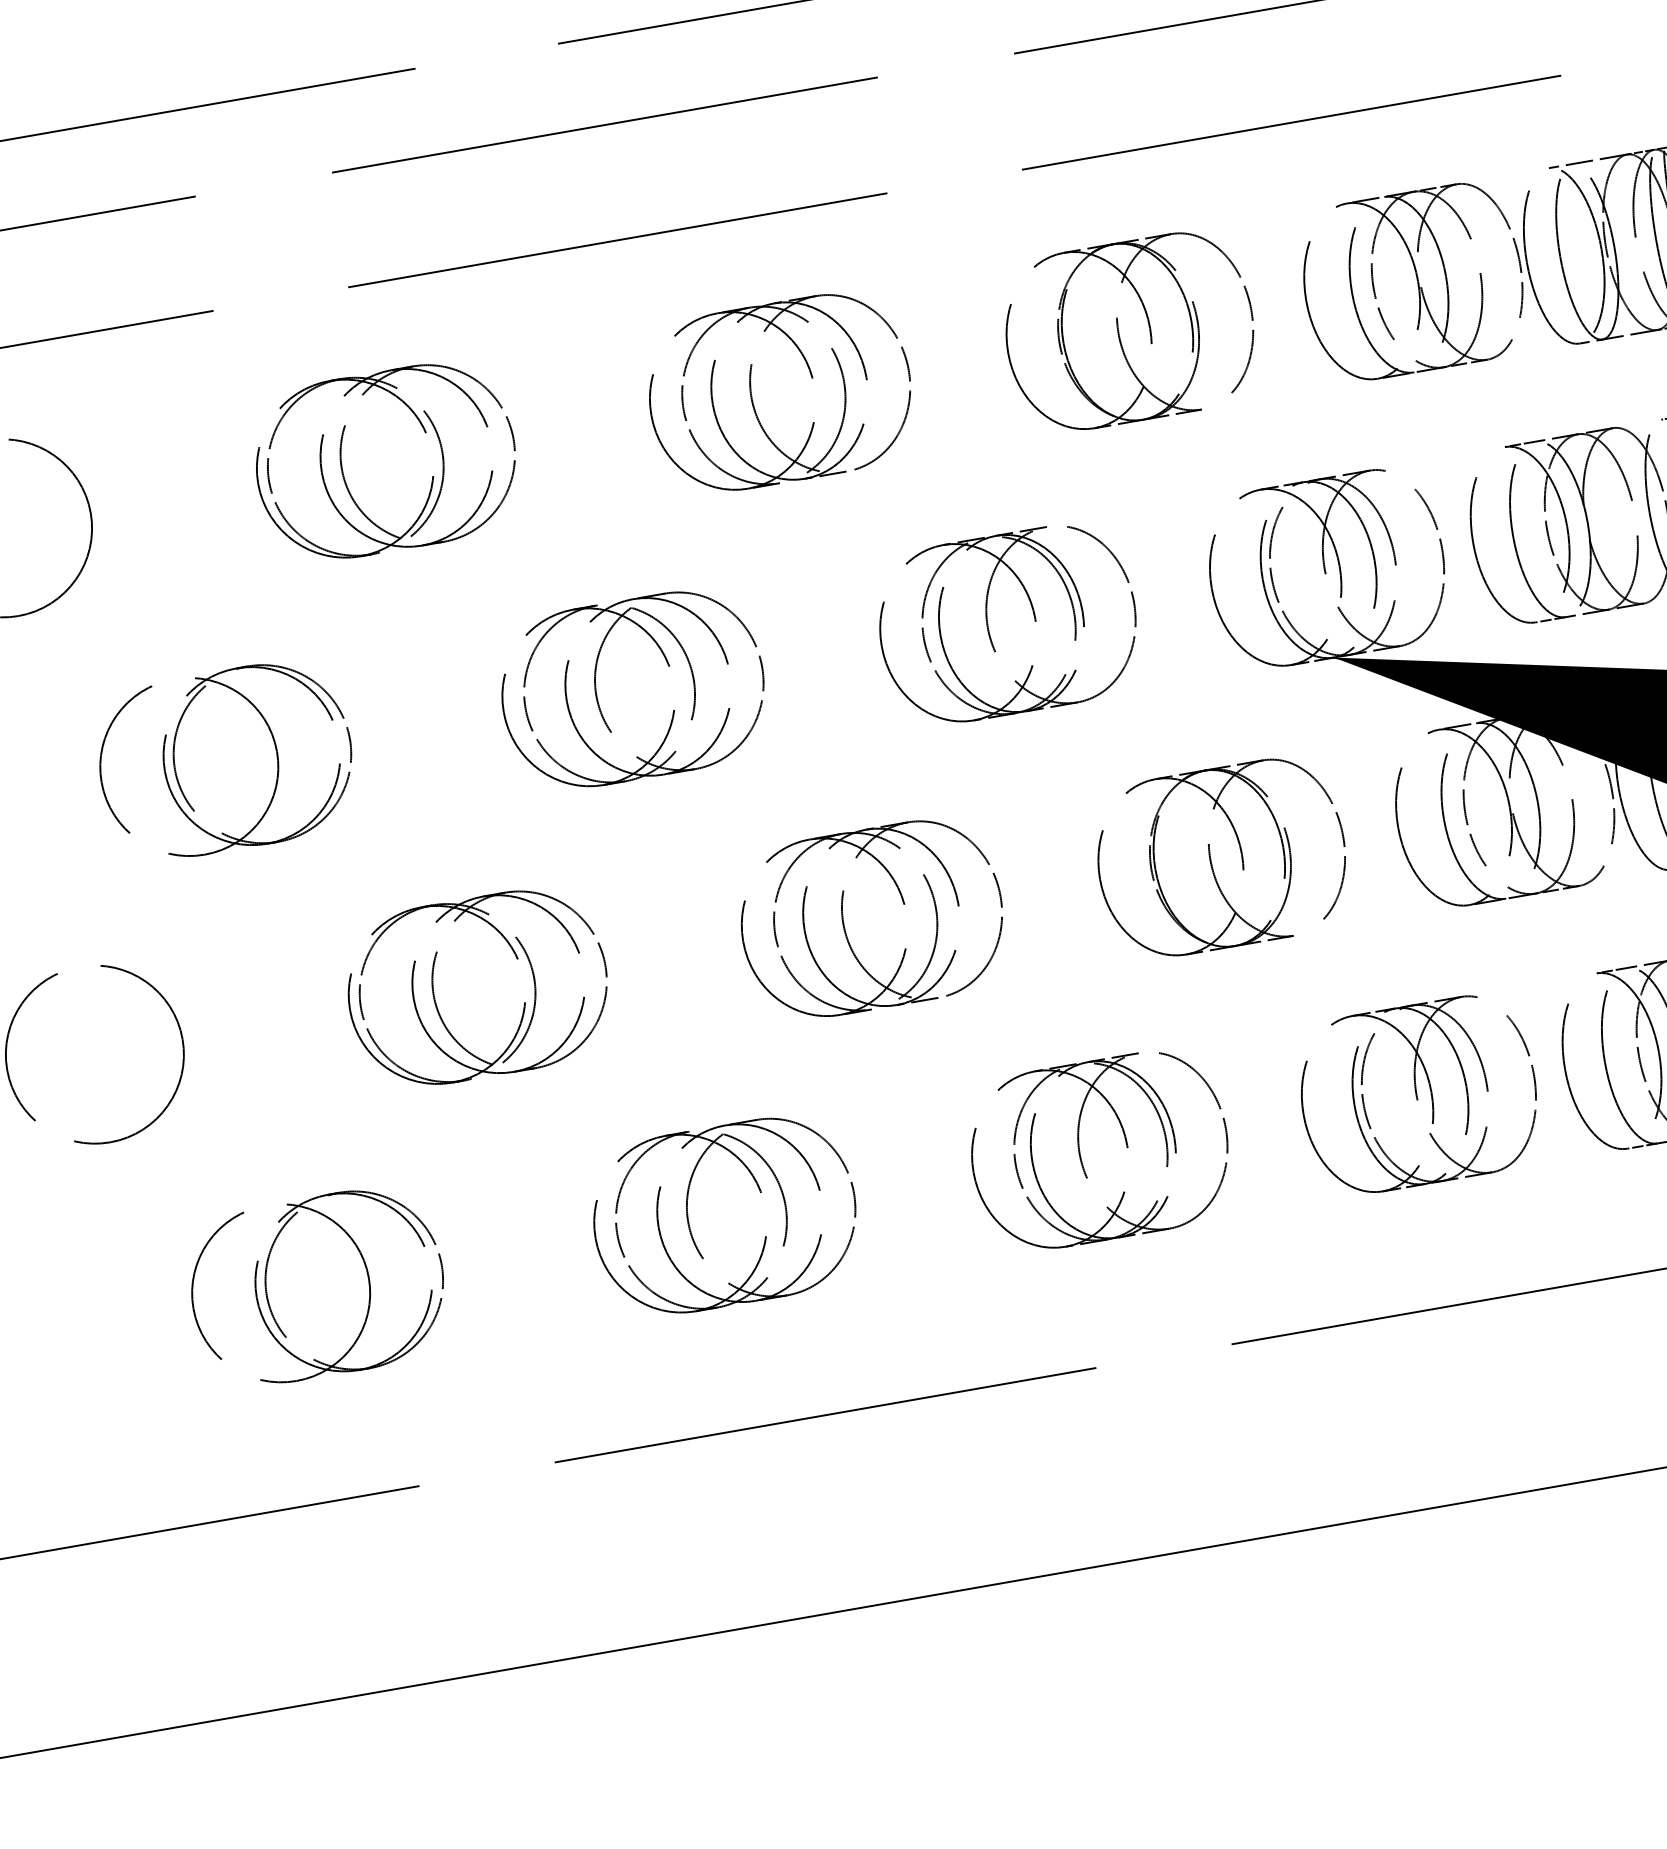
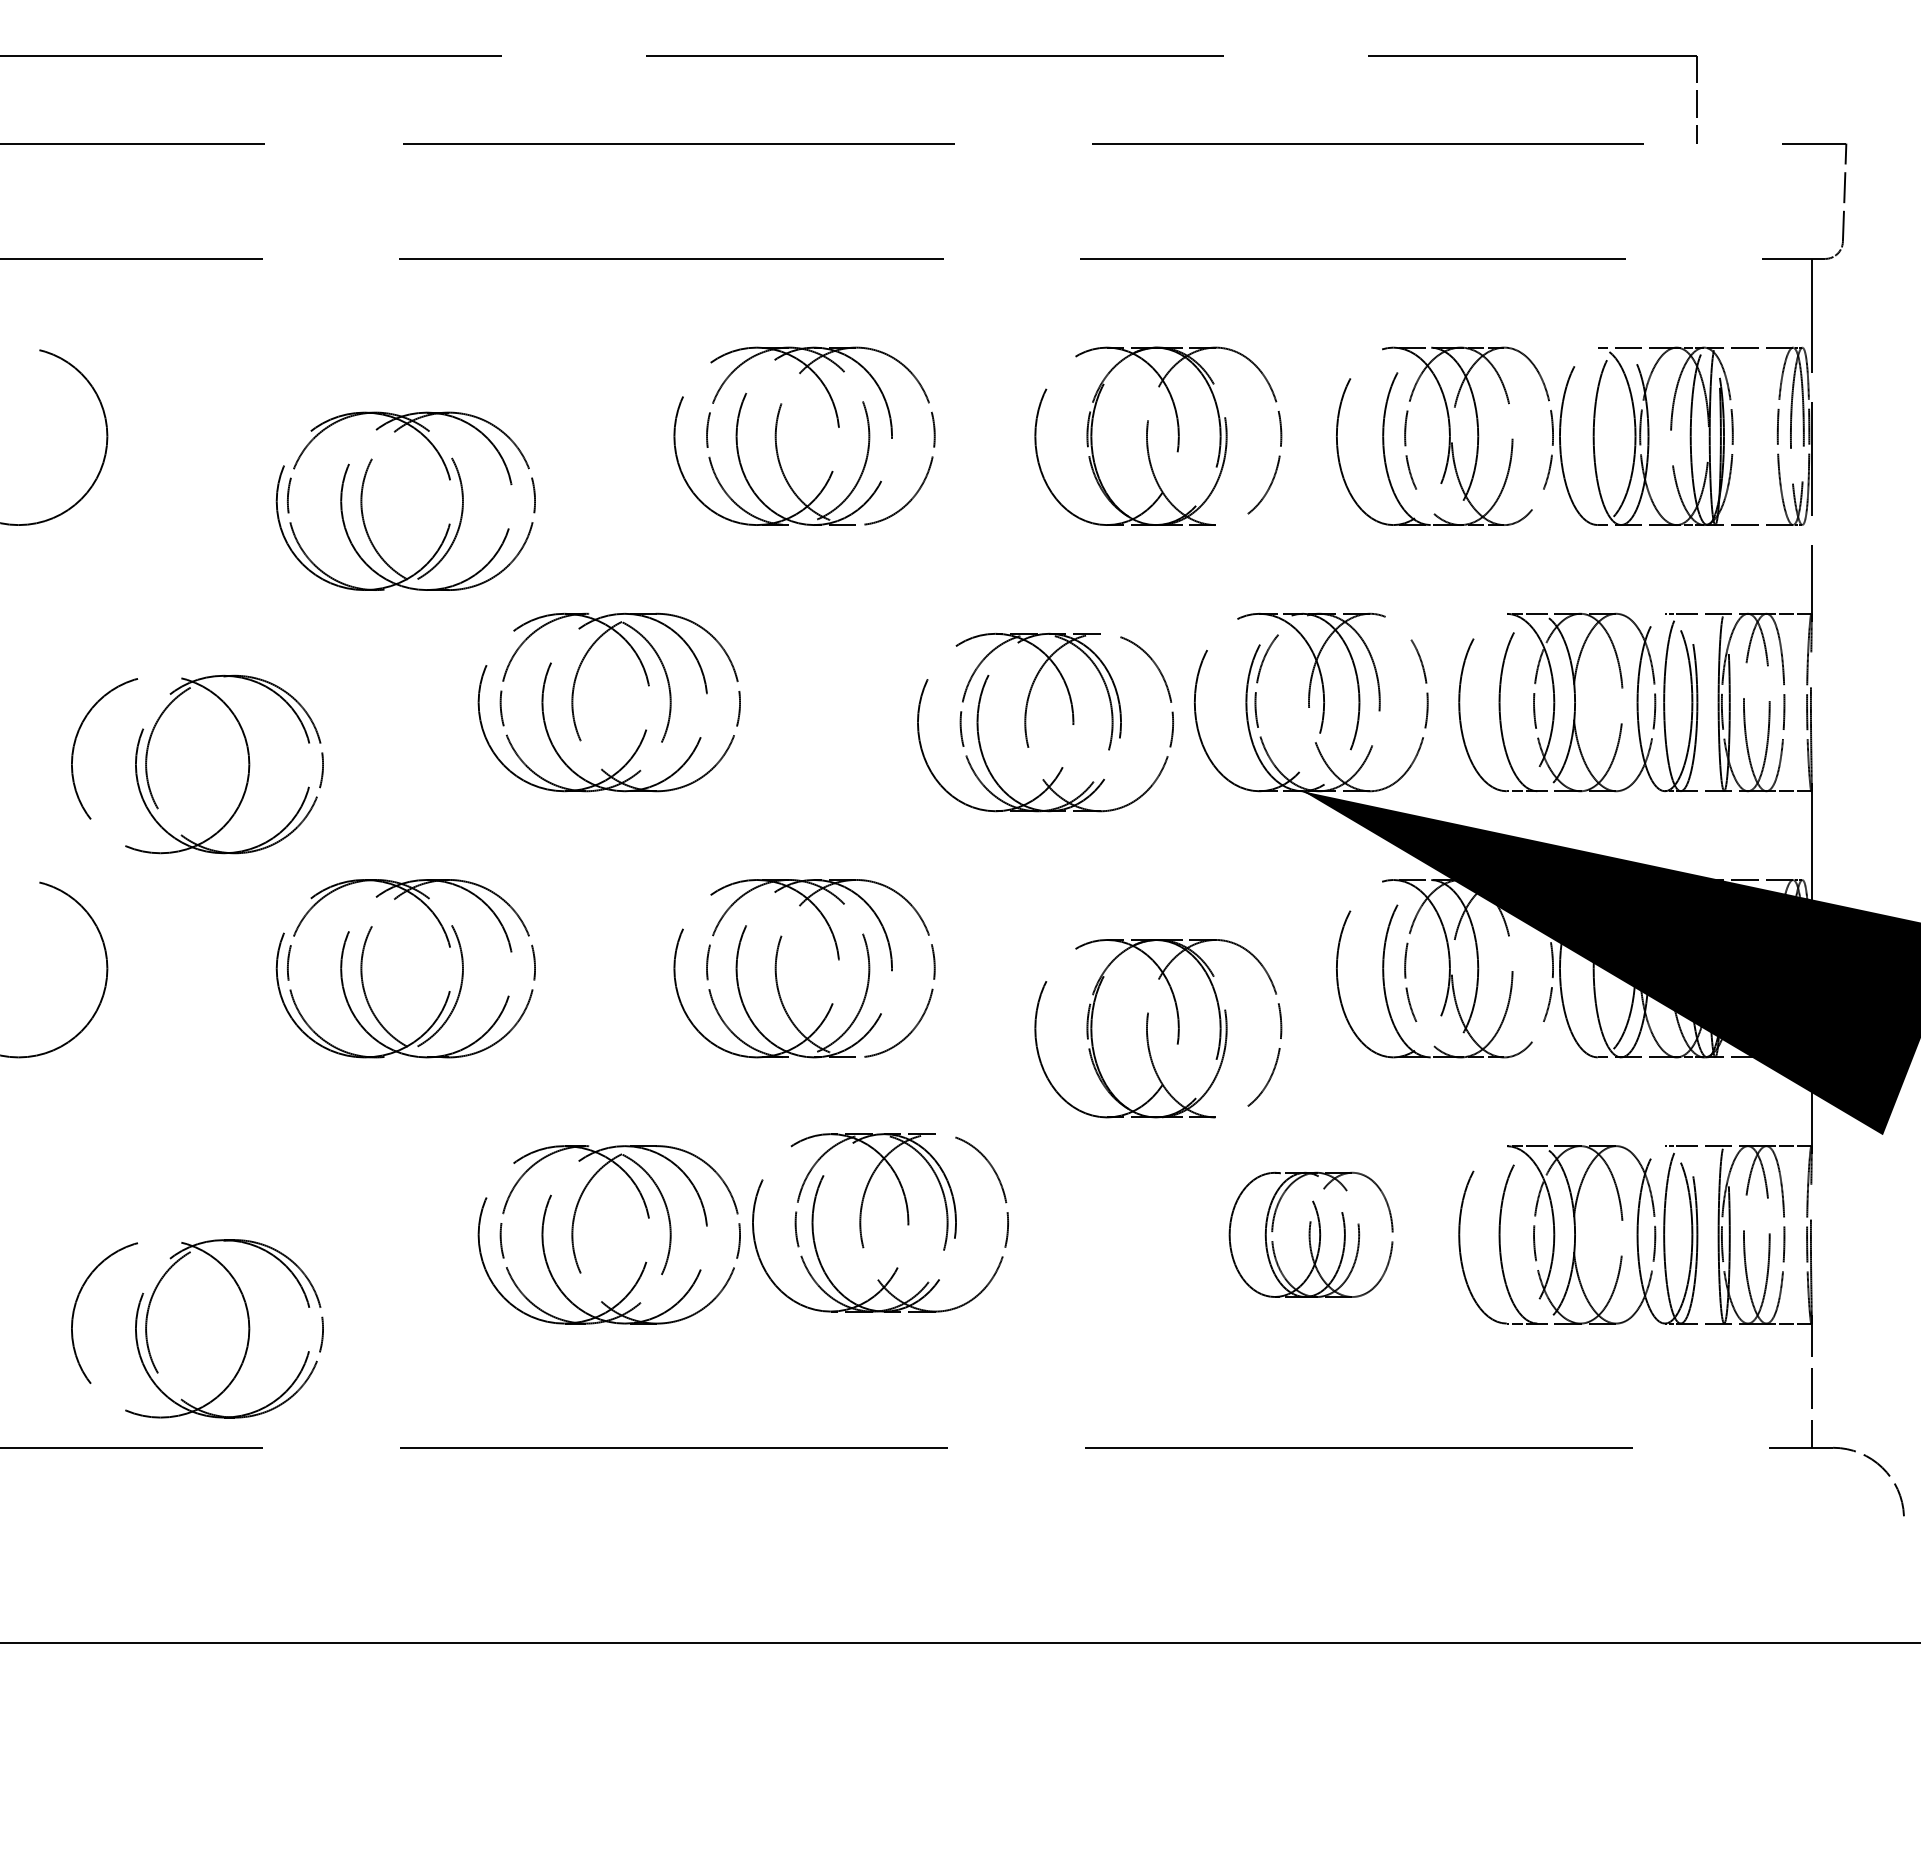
part: (342, 468) -> (362, 500), moved
part: (989, 627) -> (1026, 722), moved
part: (175, 766) -> (147, 761), moved
part: (1210, 859) -> (1147, 1028), moved
part: (1417, 1094) -> (1310, 1234), size x0.7
part: (1080, 1153) -> (861, 1222), moved
part: (267, 1292) -> (147, 1325), moved

